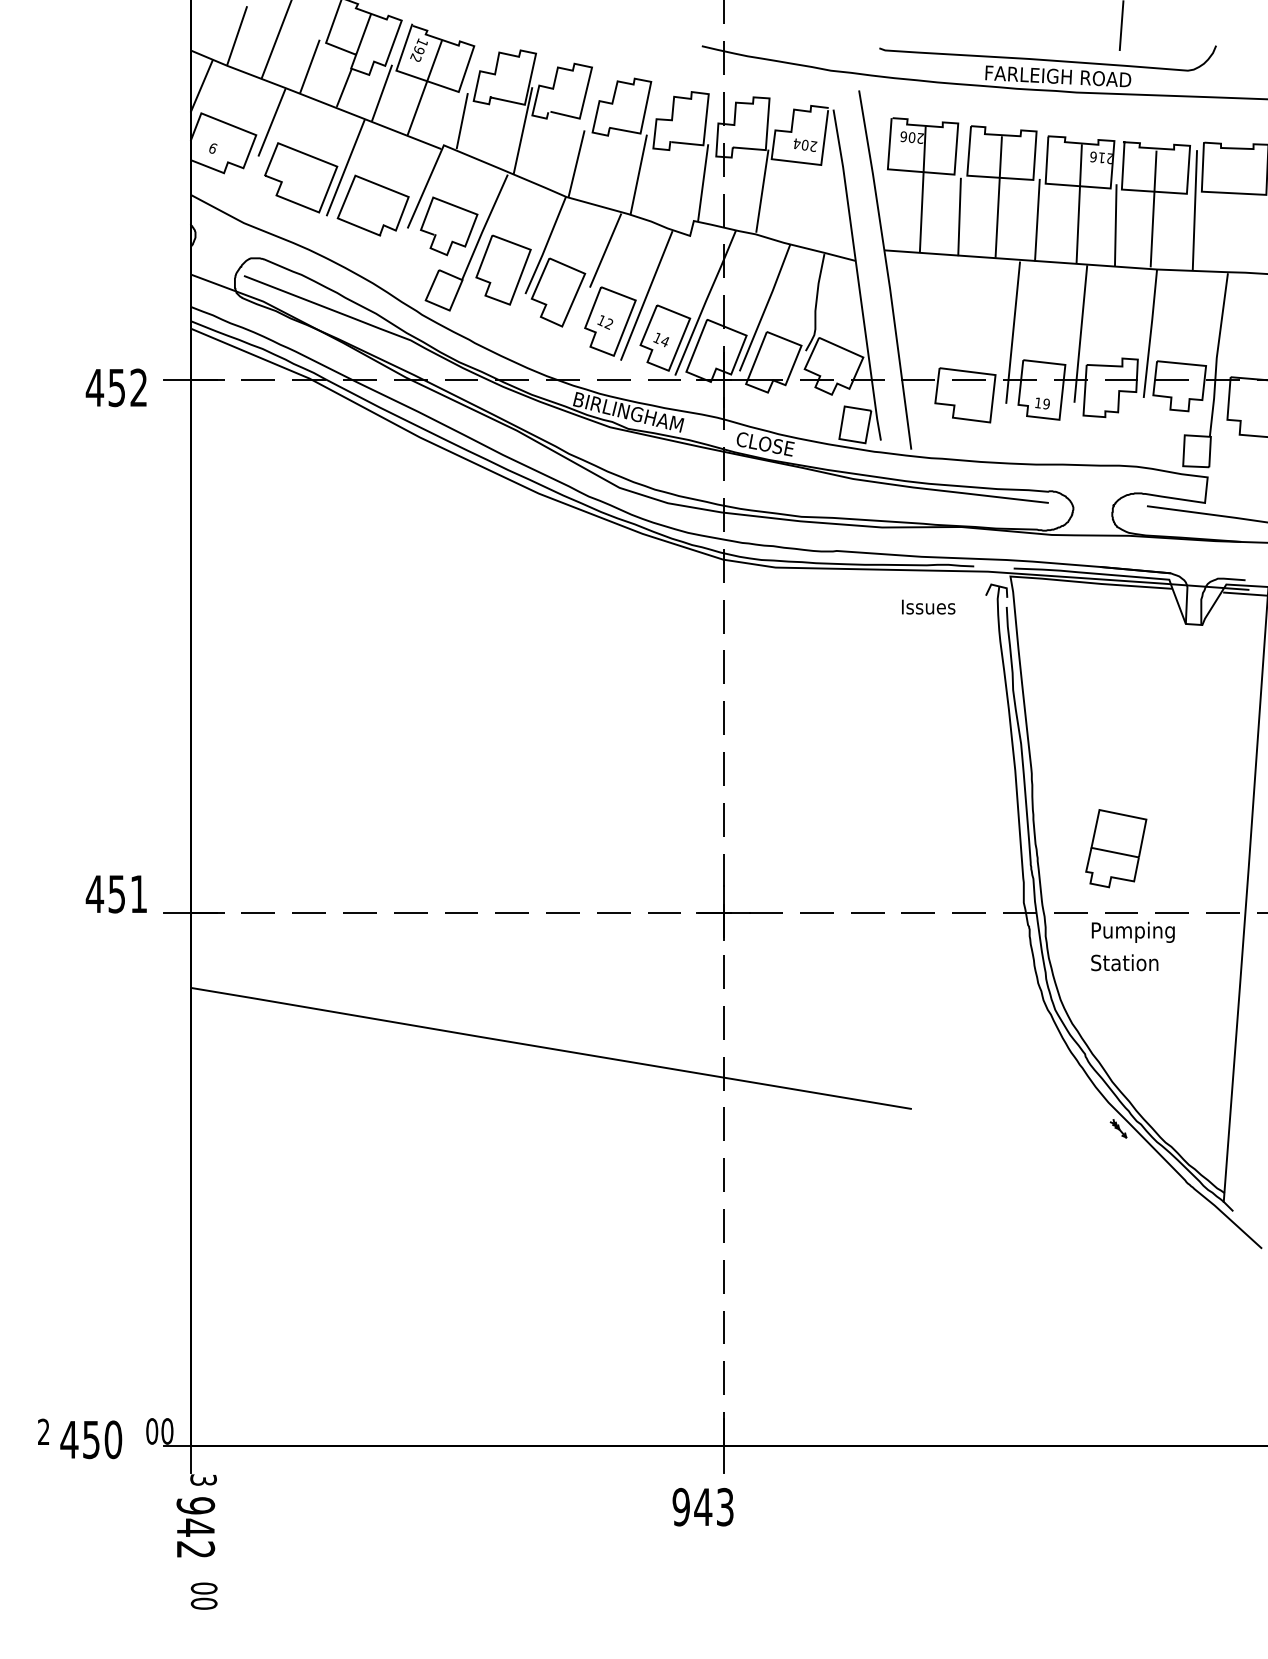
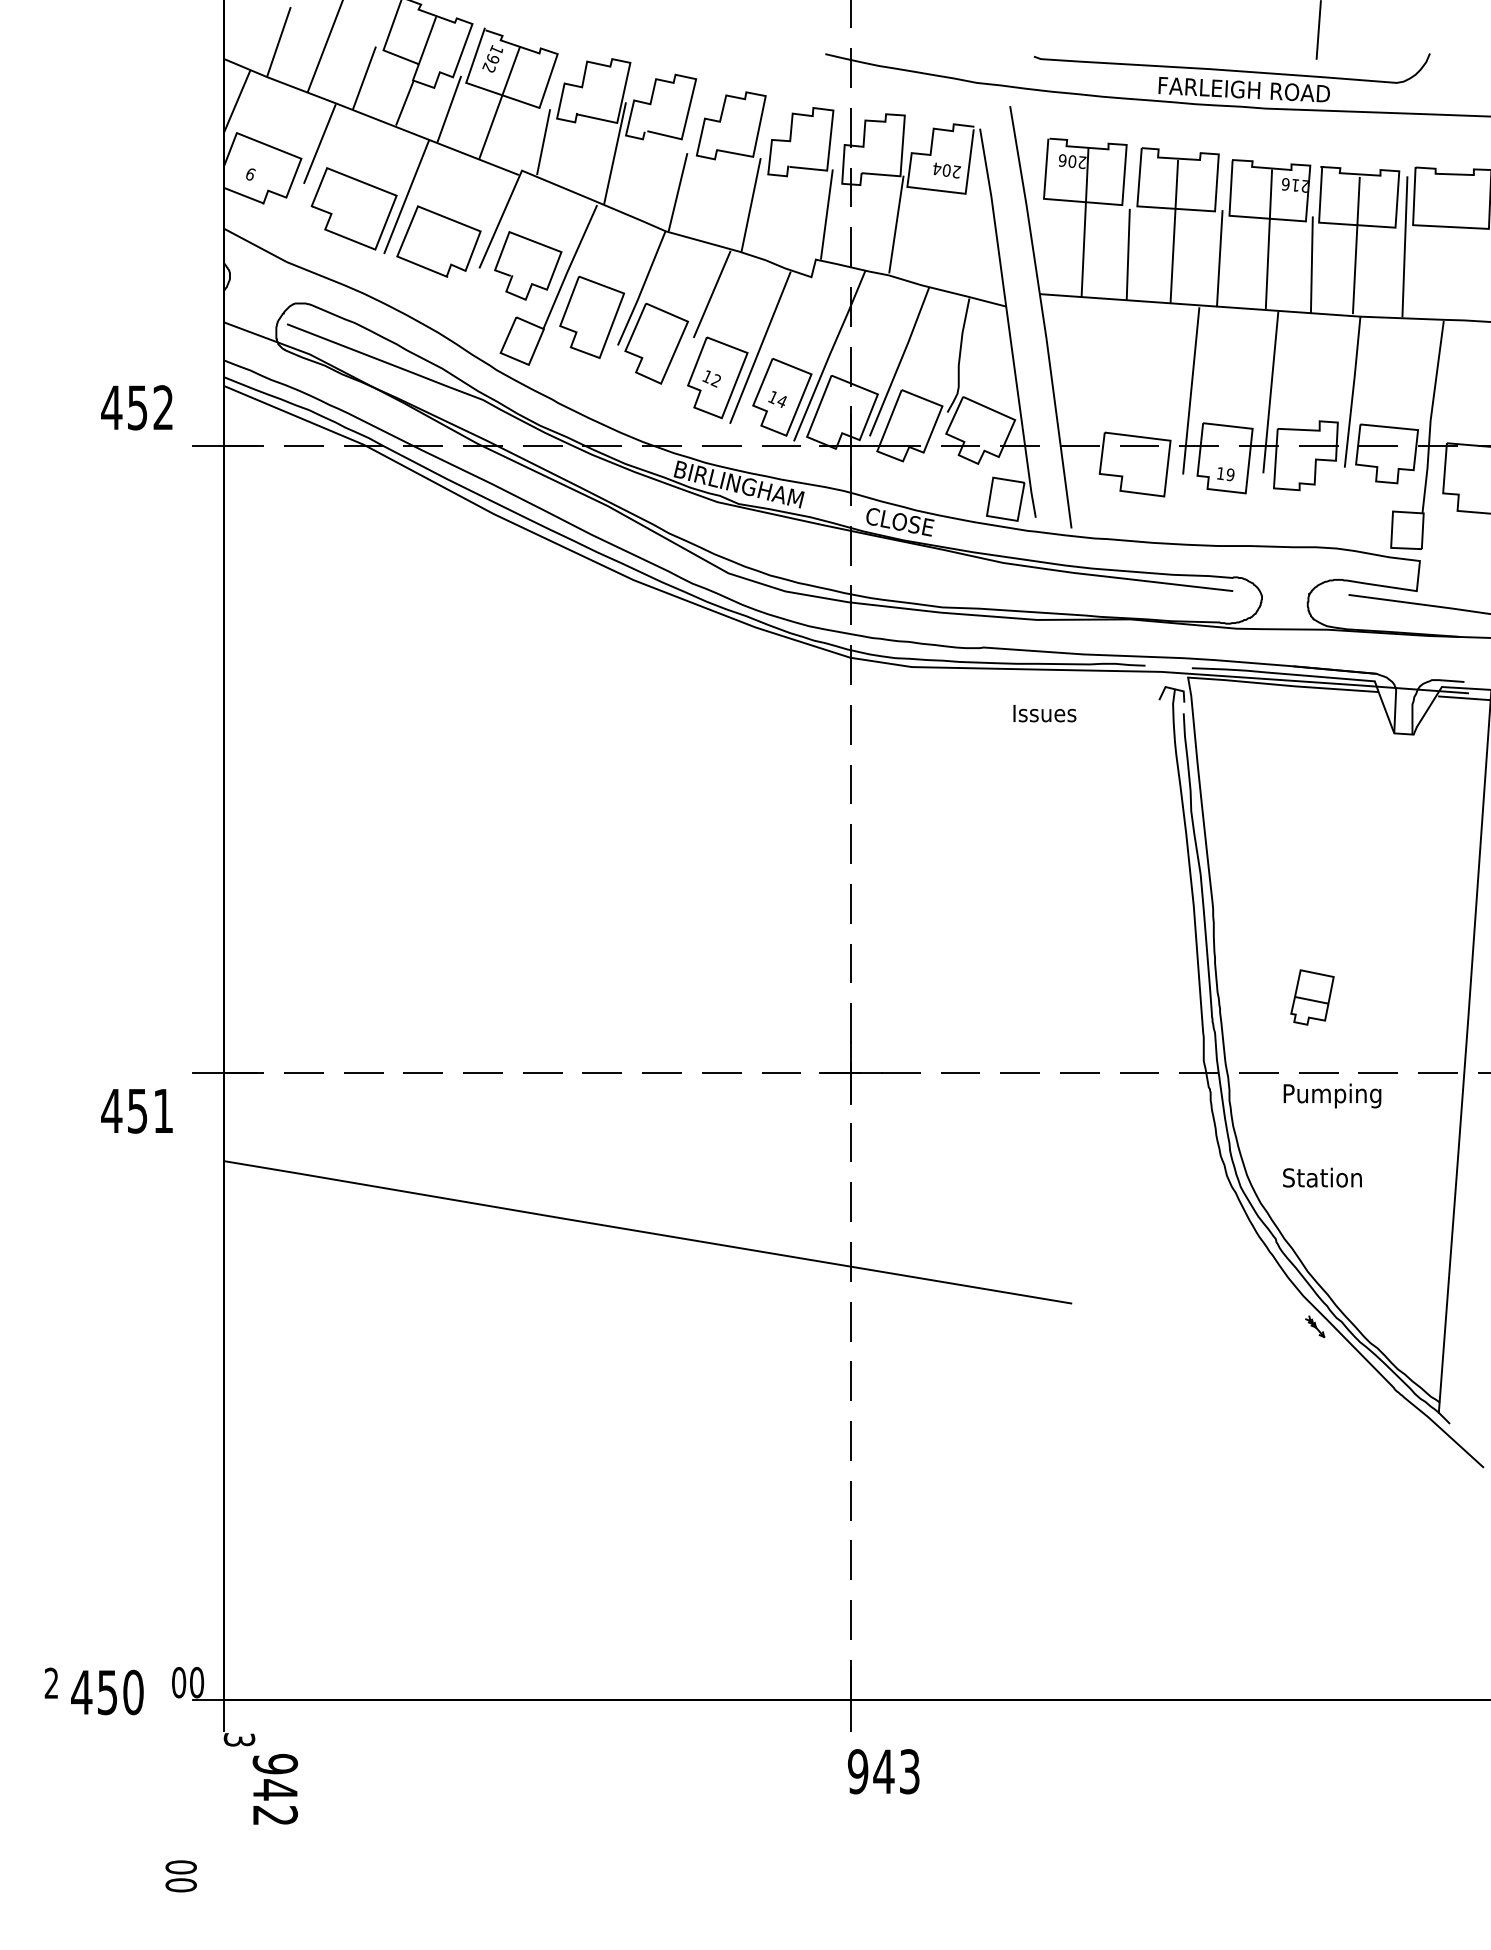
text: (115, 387) -> (136, 407), moved
text: (928, 607) -> (1044, 713), moved
part: (1116, 848) -> (1312, 997), size x0.6
text: (115, 894) -> (136, 1111), moved
text: (1124, 962) -> (1322, 1177), moved
text: (702, 1507) -> (883, 1771), moved
text: (195, 1527) -> (275, 1789), moved
text: (203, 1596) -> (180, 1876), moved

